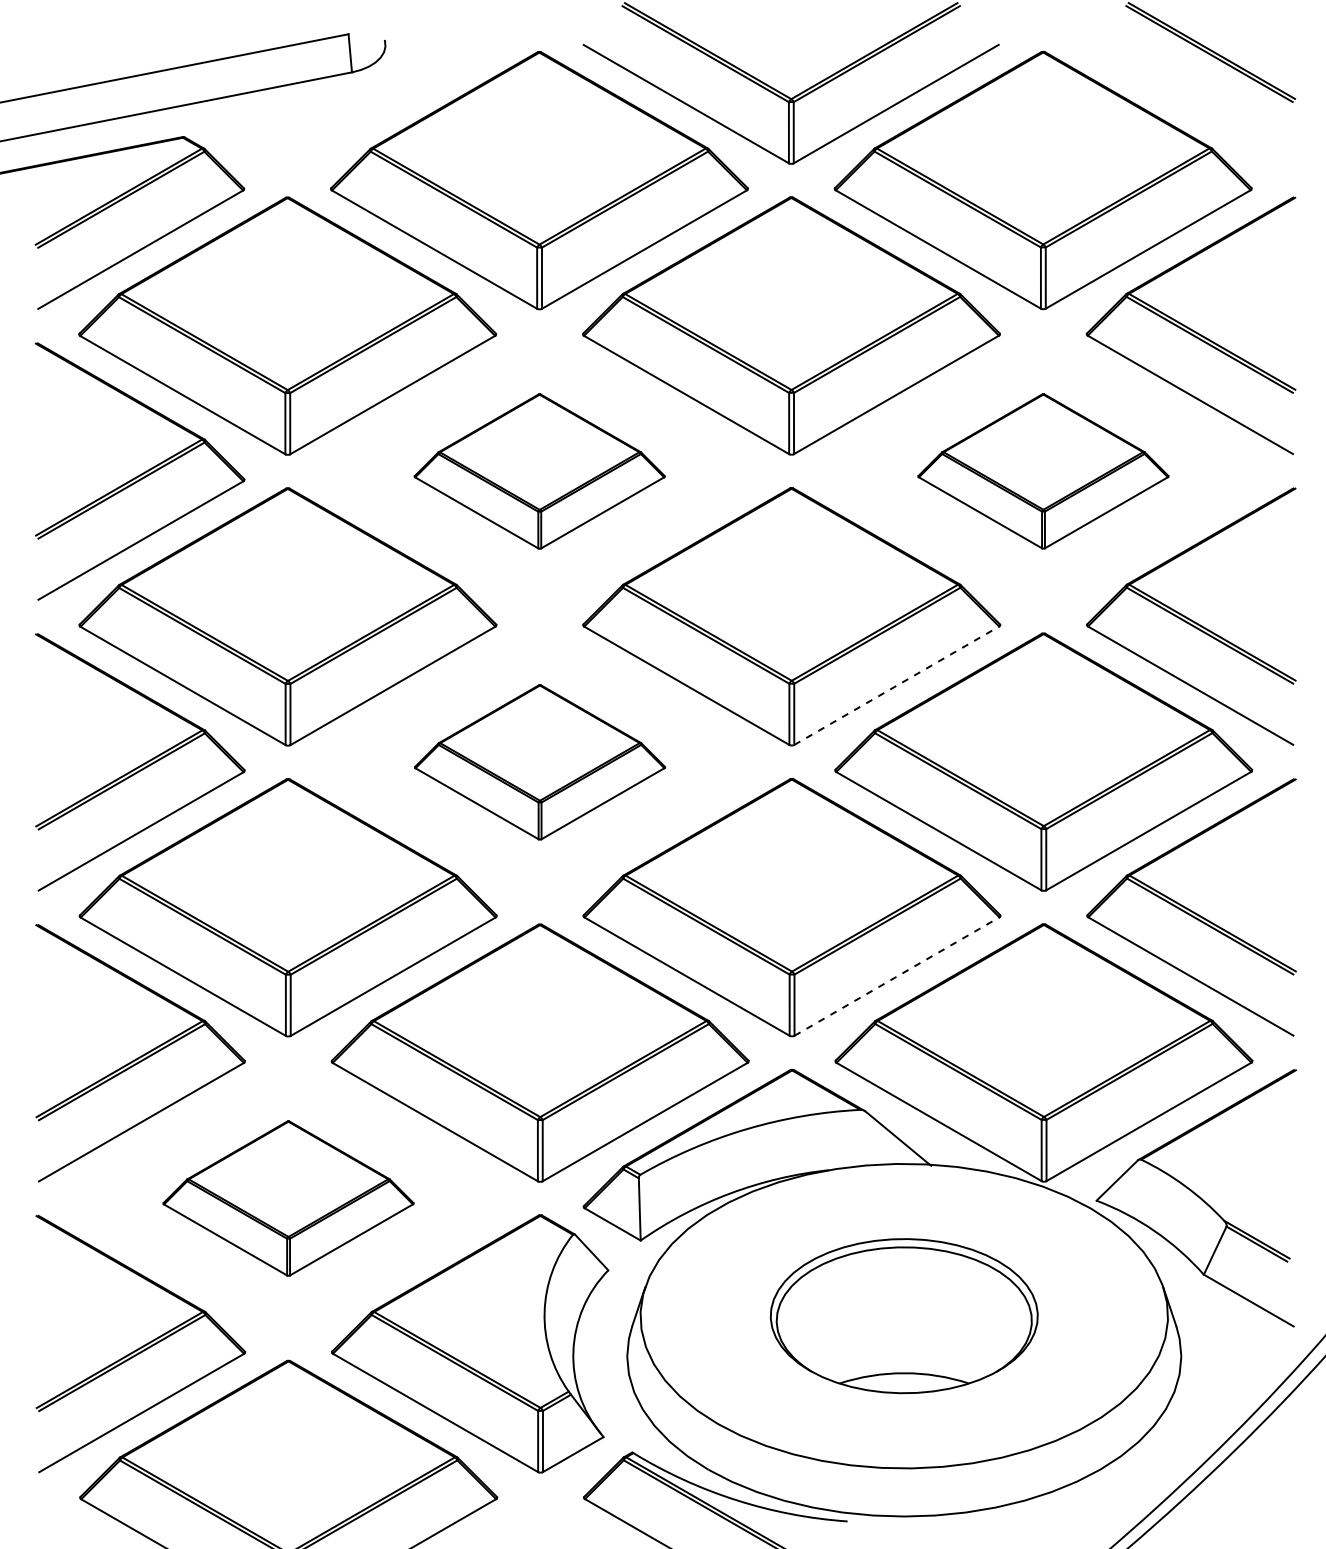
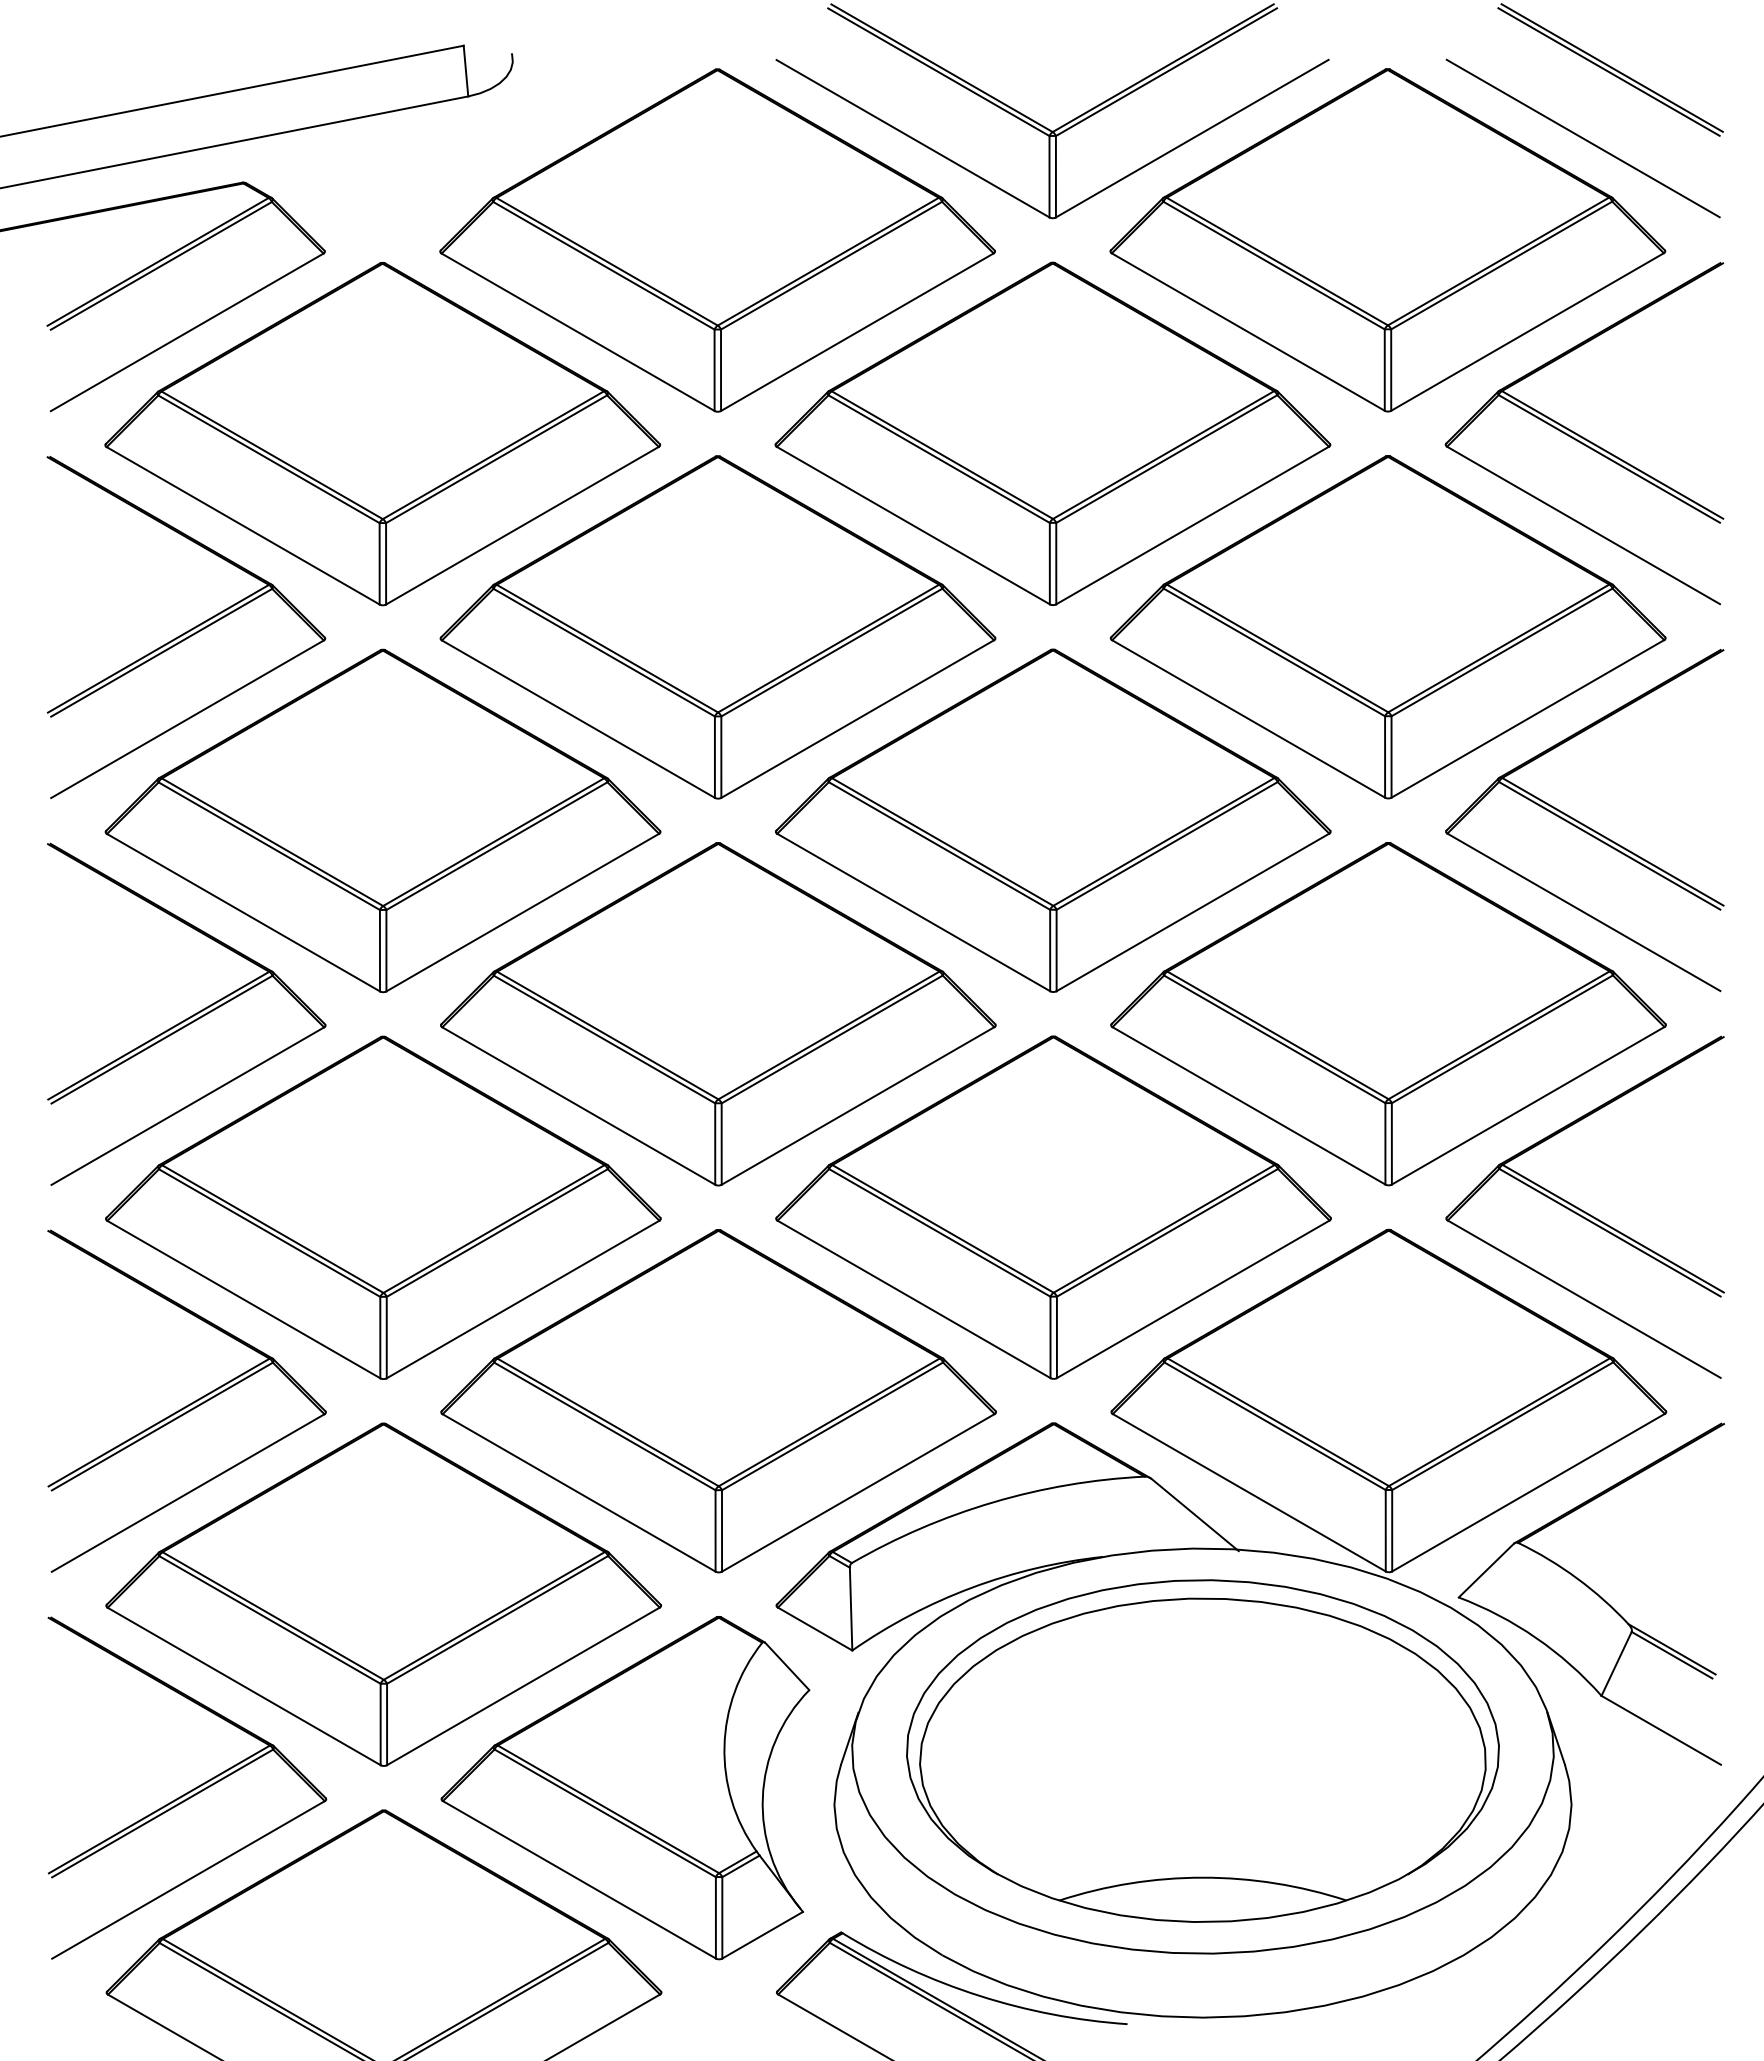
line: (1189, 103) -> (1582, 138), added
part: (539, 471) -> (717, 627), size x1.67
part: (1042, 471) -> (1387, 627), size x1.67
line: (897, 685) -> (1193, 912), dashed -> solid
part: (540, 762) -> (718, 1014), size x1.67
line: (897, 976) -> (1193, 1299), dashed -> solid
part: (288, 1198) -> (383, 1594), size x1.67
part: (903, 1315) -> (1202, 1750), size x1.67

